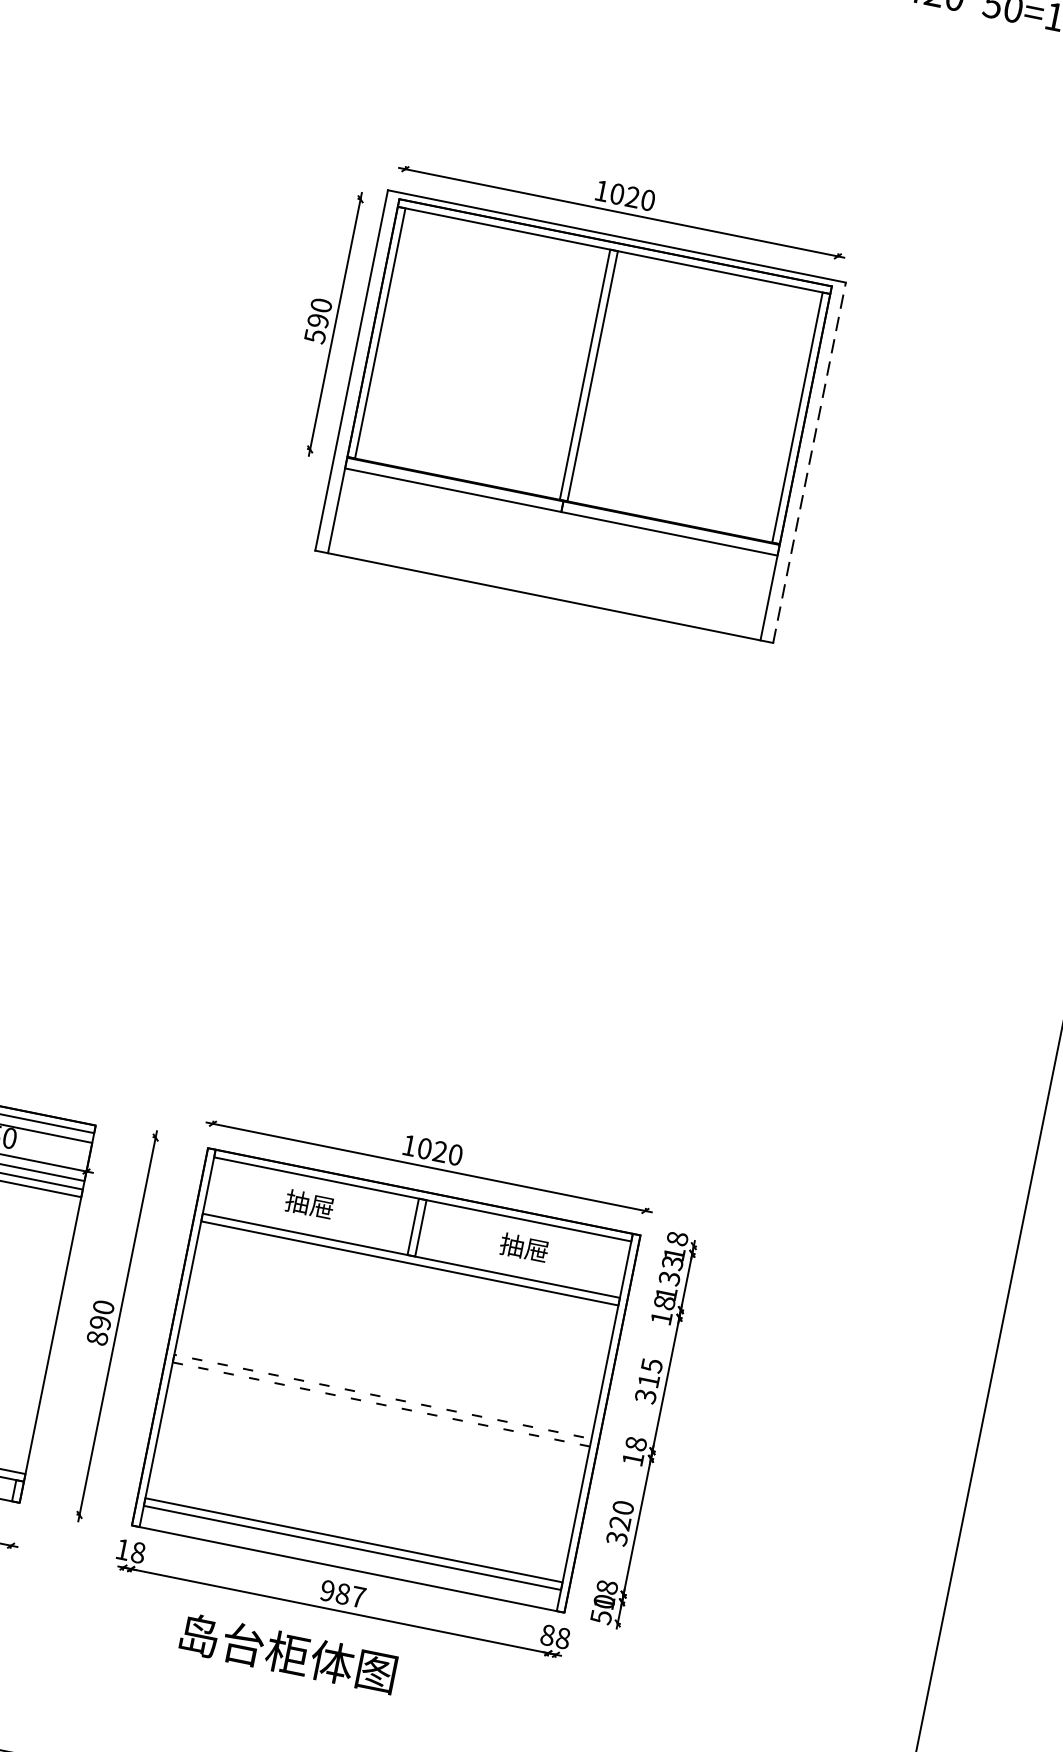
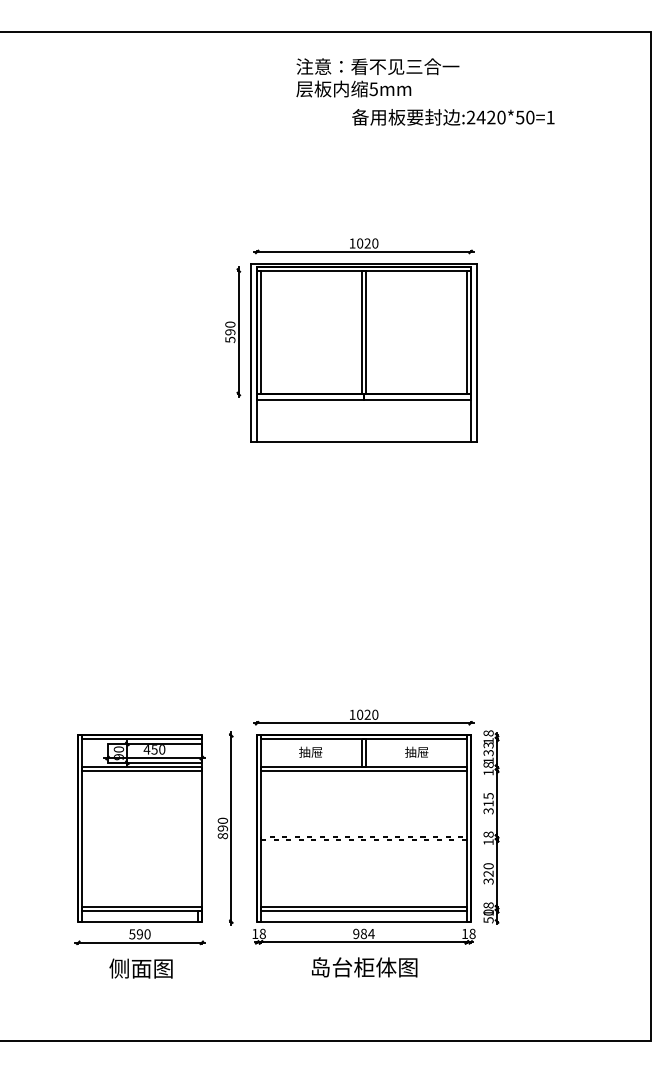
line: (810, 462) -> (477, 352), dashed -> solid
text: (358, 1596) -> (371, 933), 987 -> 984
text: (546, 1634) -> (464, 933), 88 -> 18
text: (288, 1653) -> (364, 967), moved

